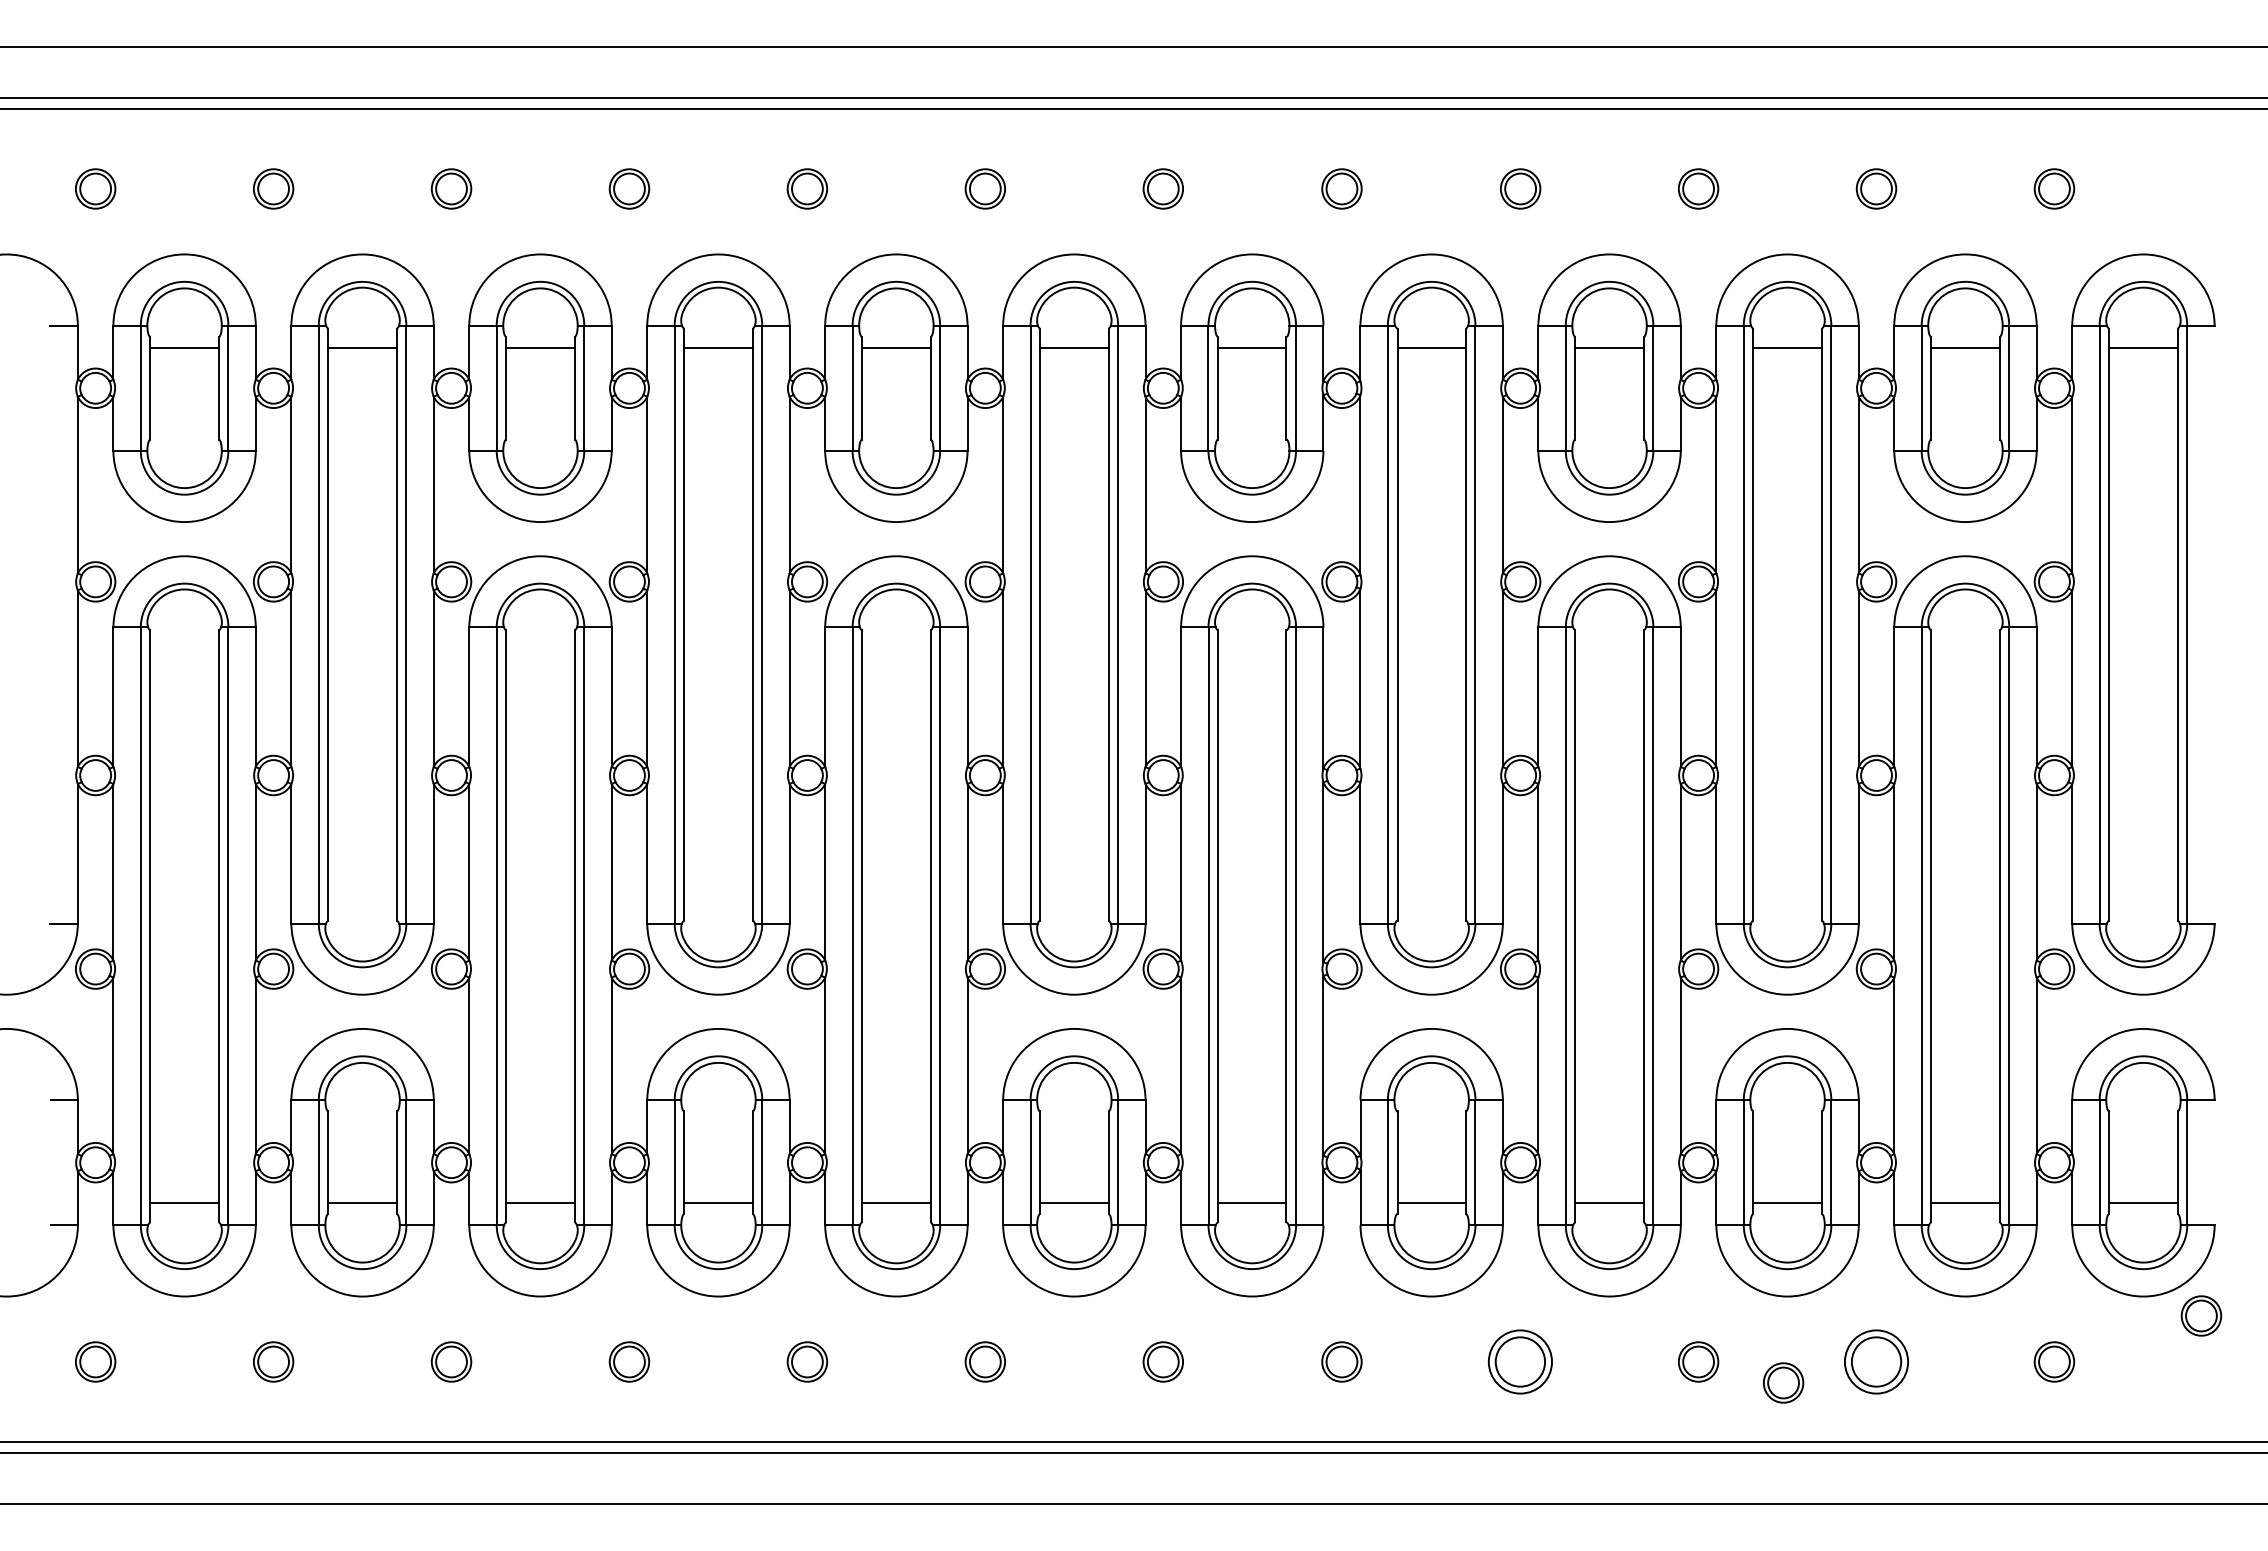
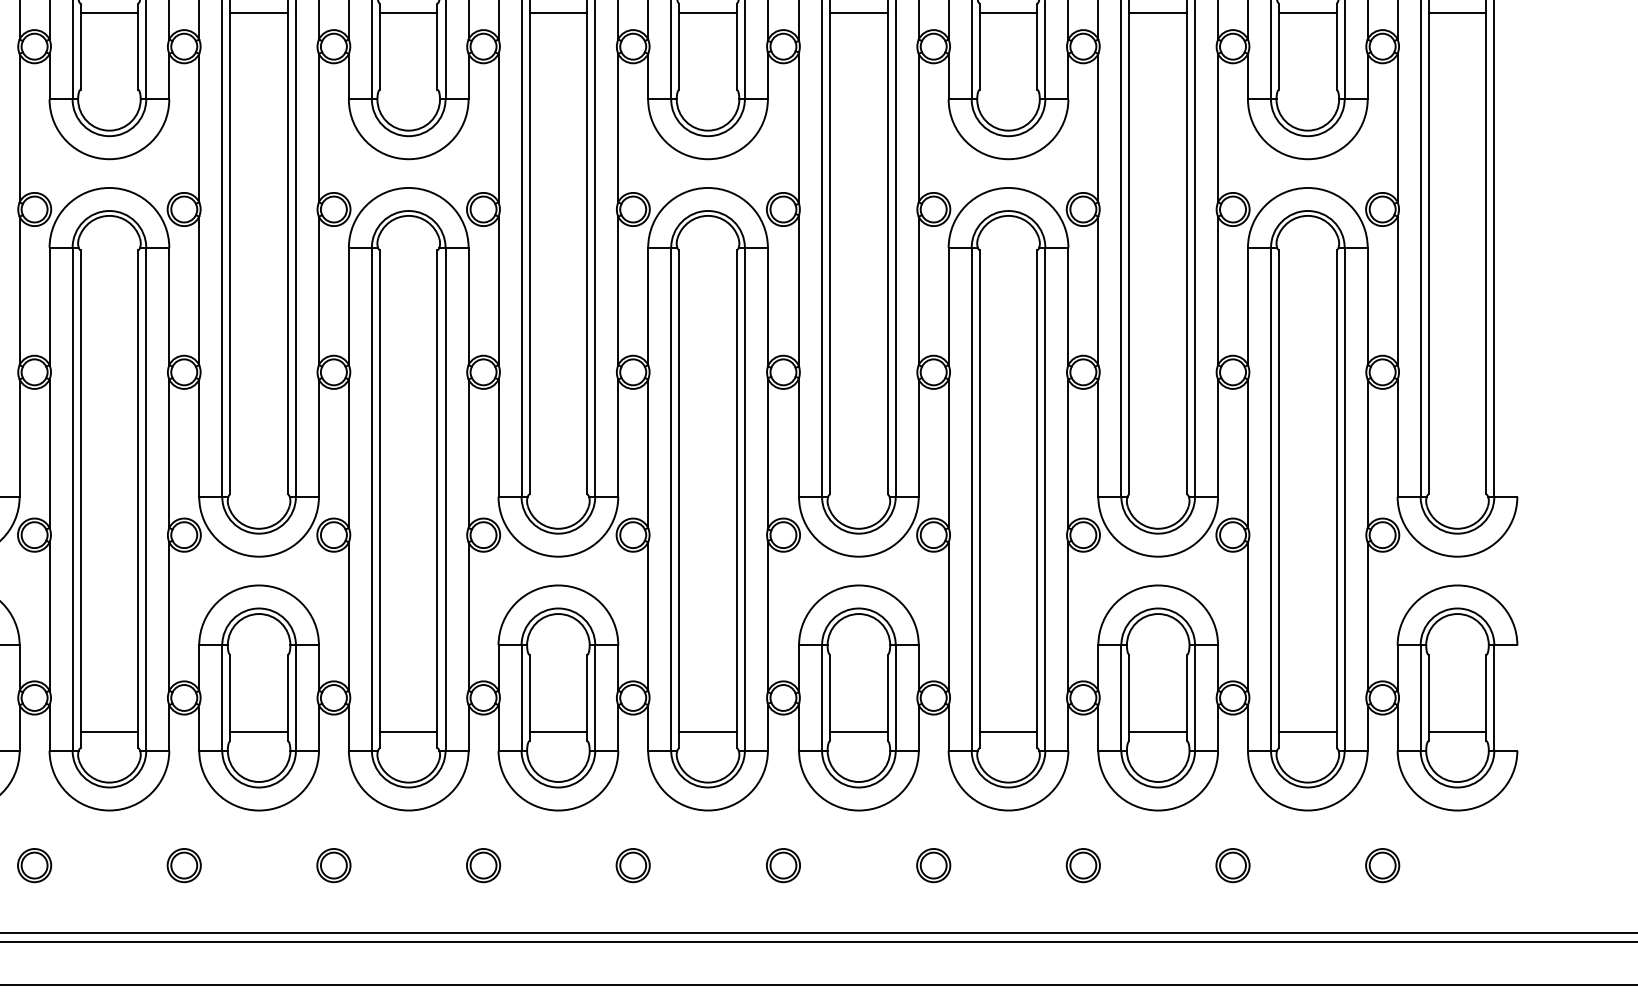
part: (2201, 1315) -> (1506, 826), removed
part: (1520, 1361) -> (933, 865), size x0.62
part: (1876, 1361) -> (1233, 865), size x0.62
part: (1783, 1382) -> (1154, 882), removed

